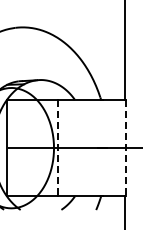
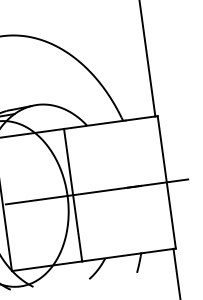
line: (58, 148) -> (73, 195), dashed -> solid
line: (126, 148) -> (167, 182), dashed -> solid

